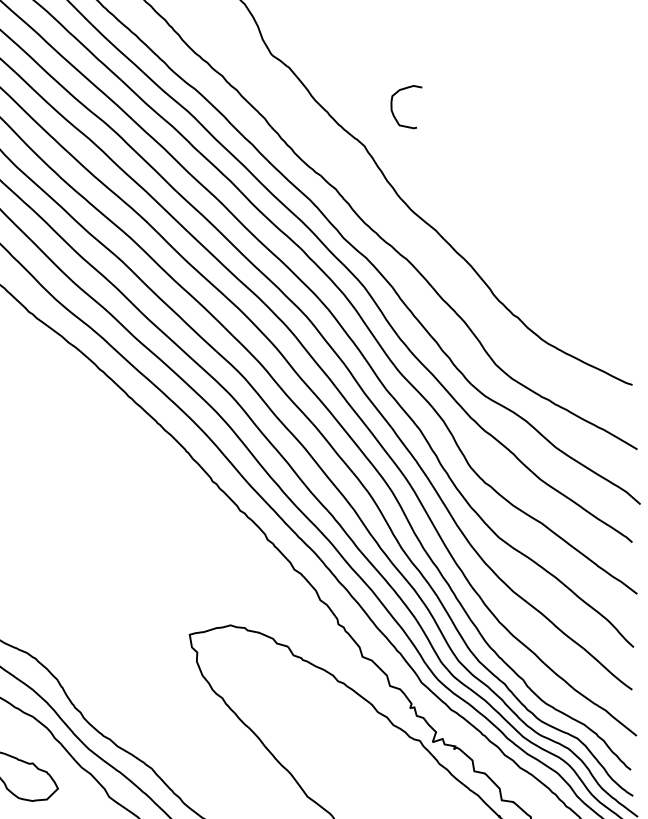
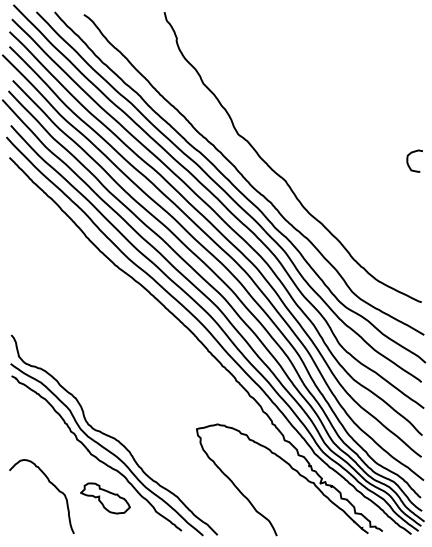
curve: (393, 105) -> (408, 160), moved

